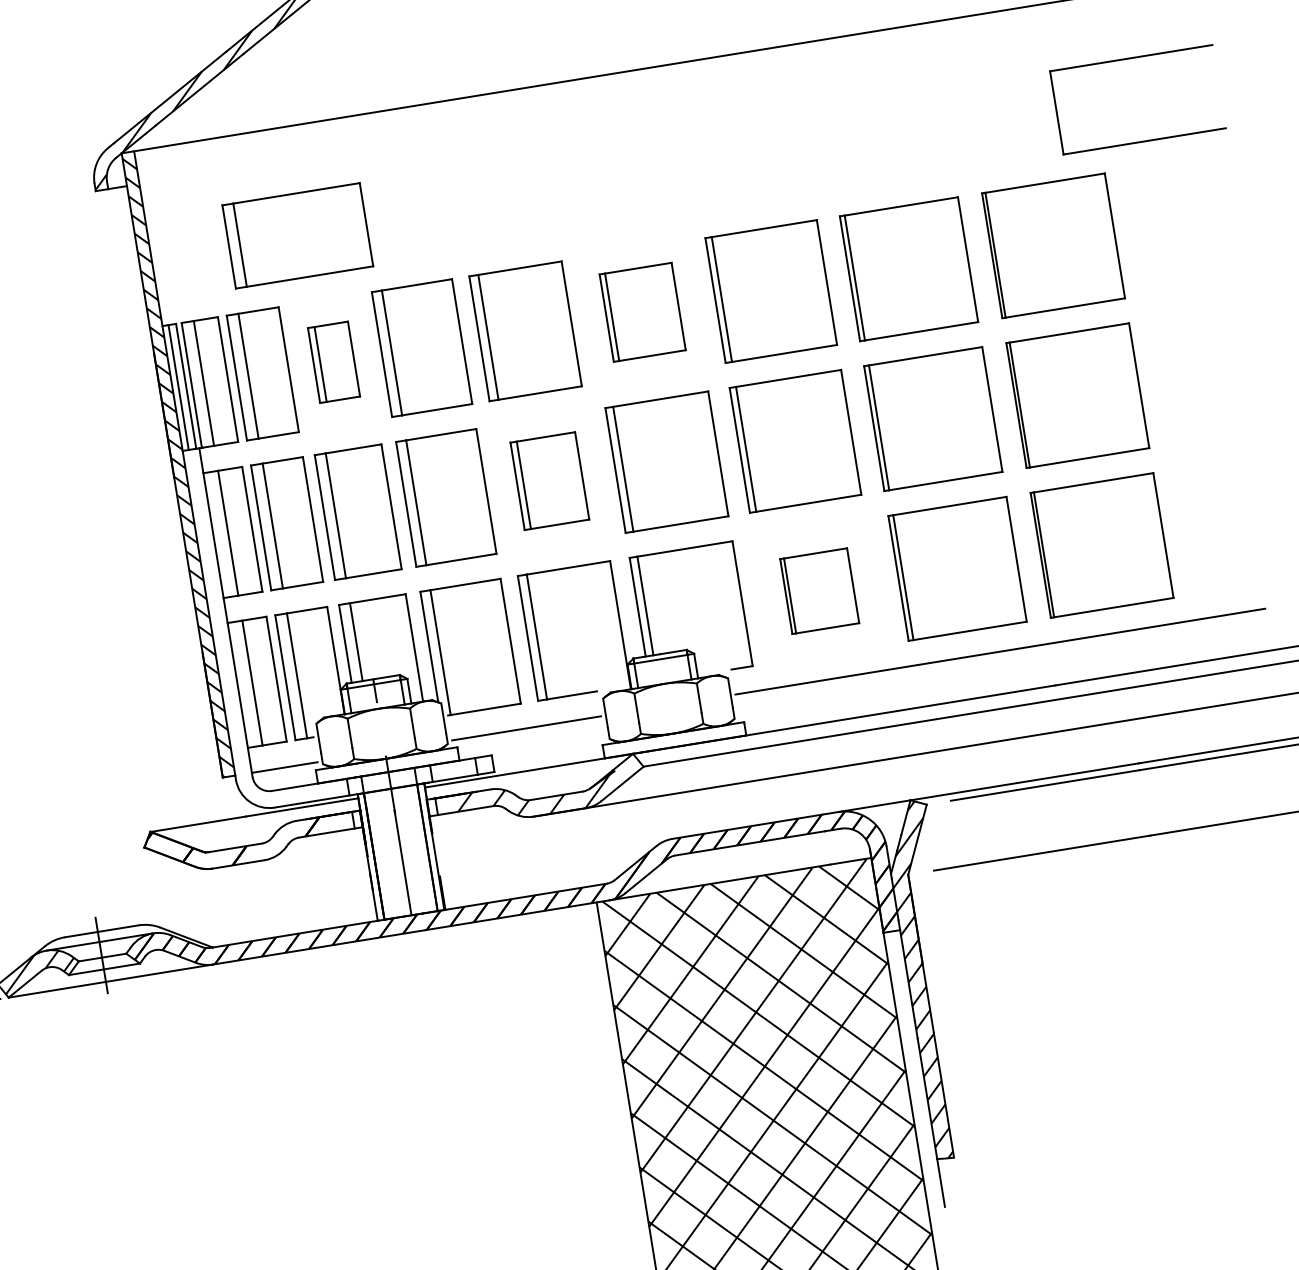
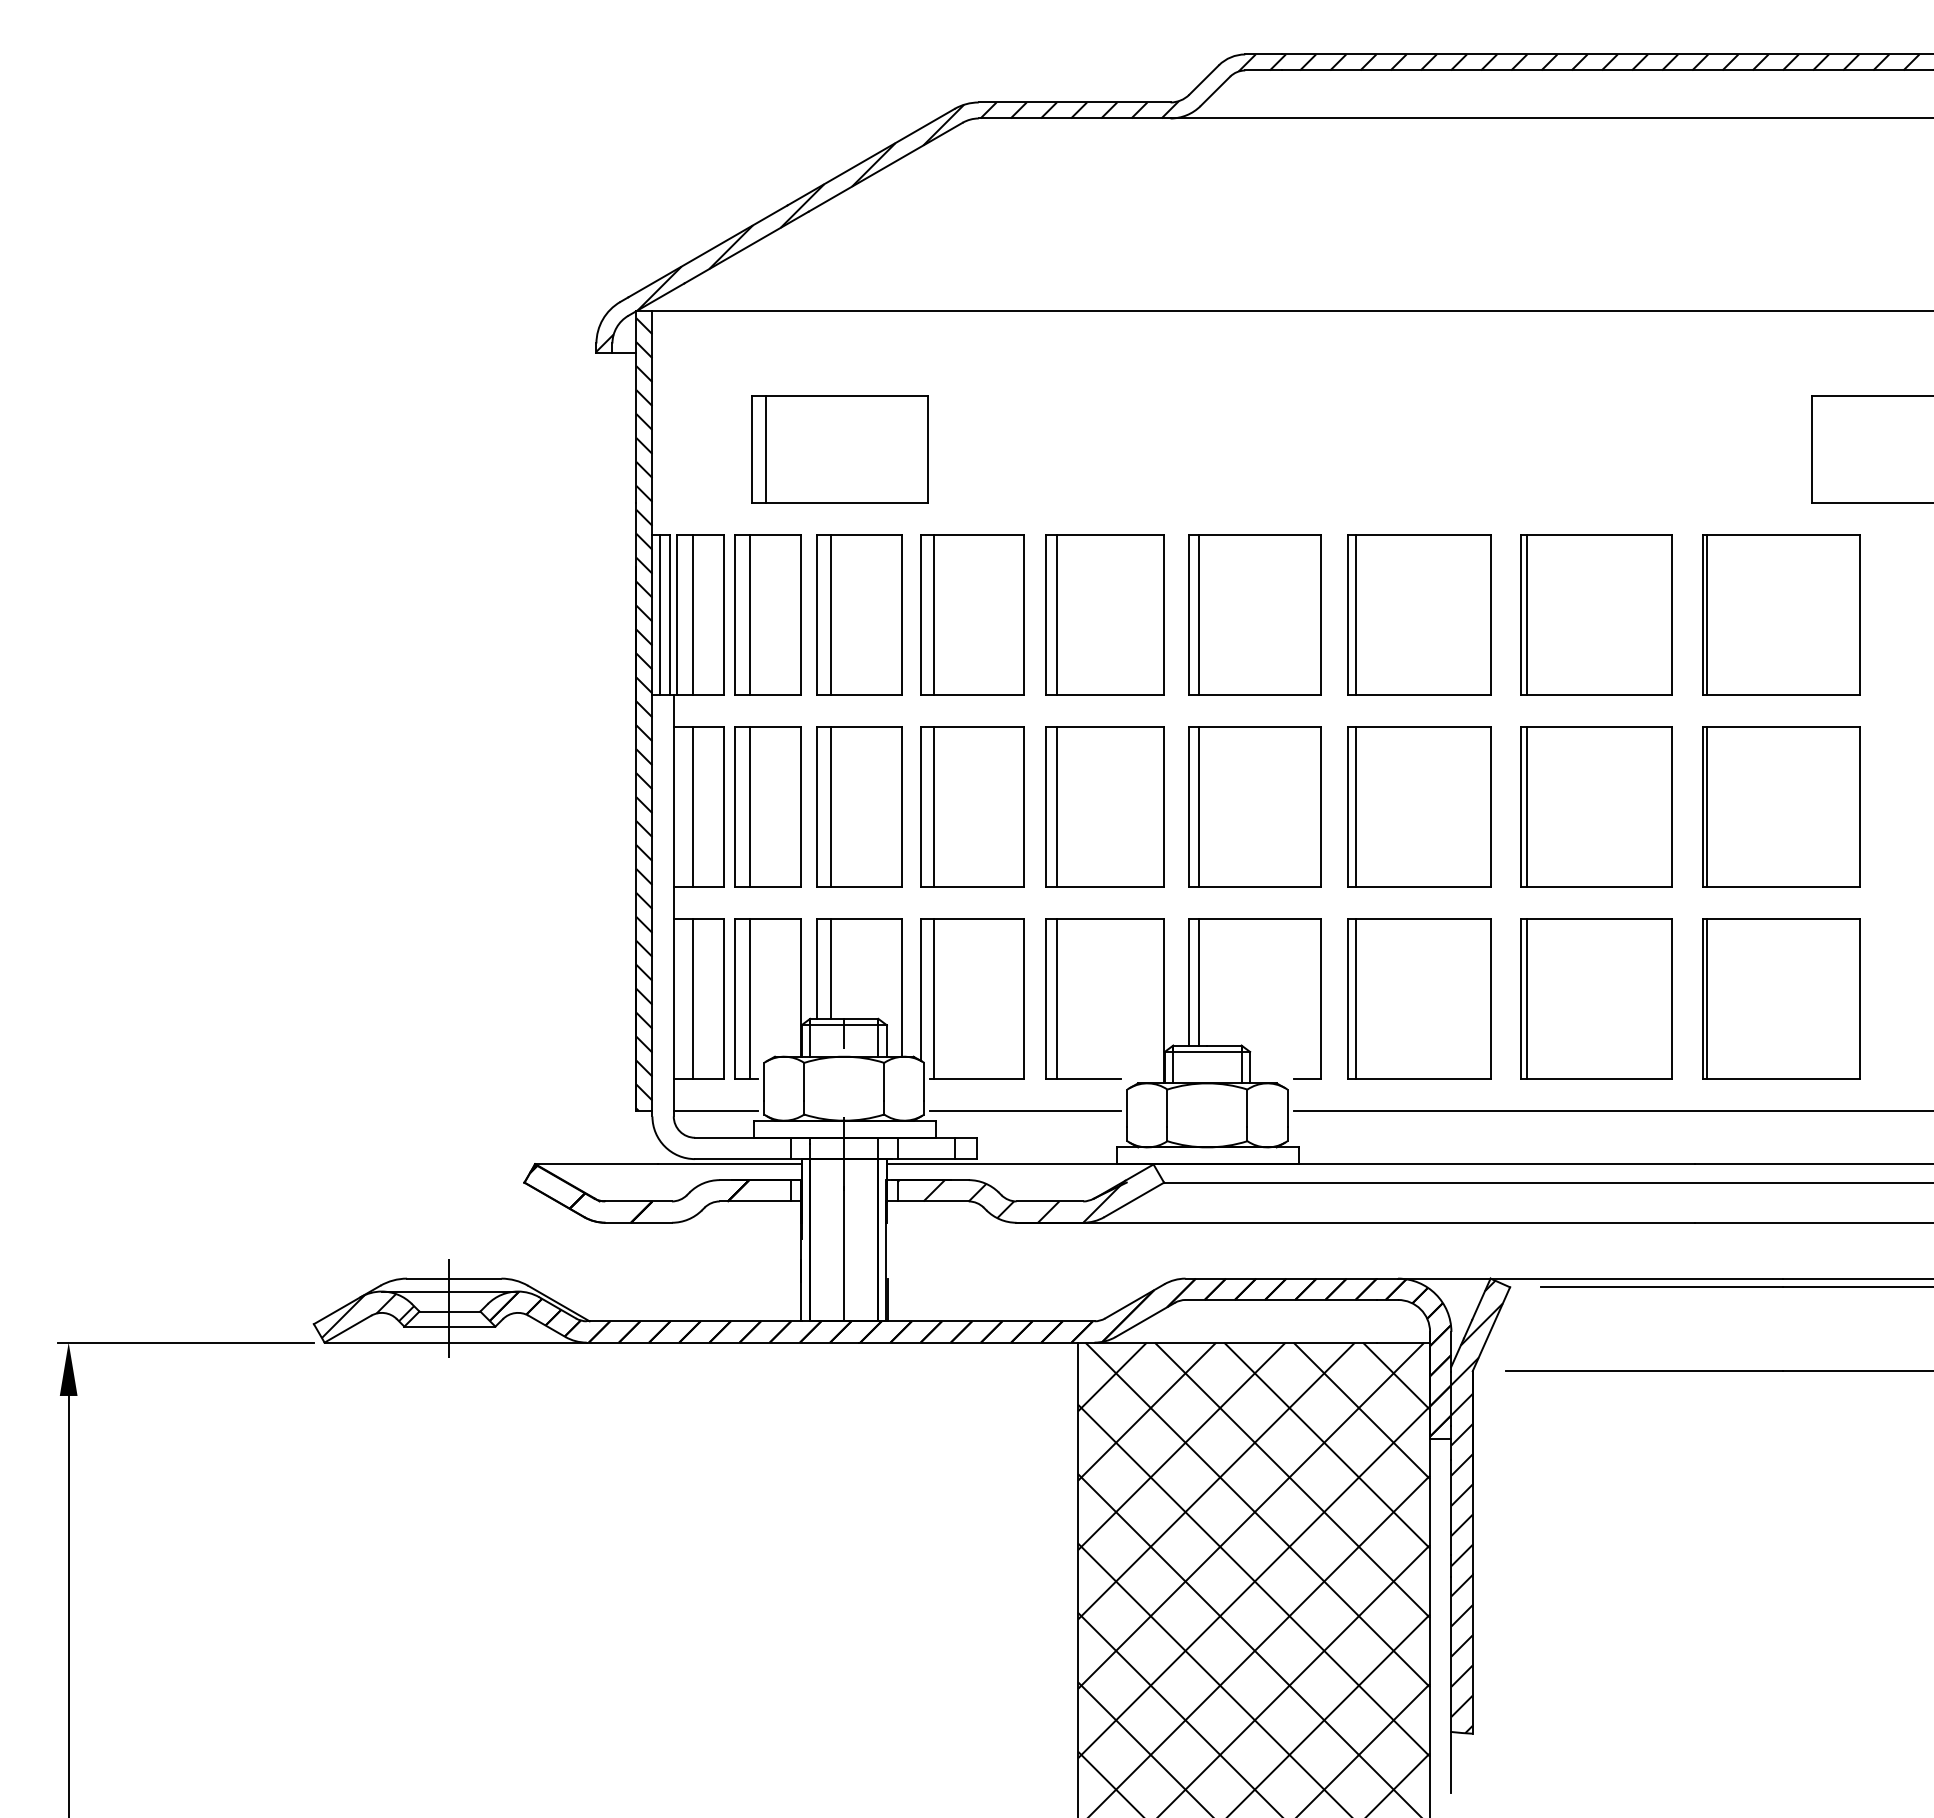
part: (642, 311) -> (1254, 614), size x1.43
part: (334, 361) -> (859, 614), size x1.67
part: (549, 480) -> (1104, 806), size x1.43
part: (819, 590) -> (1419, 998), size x1.67

